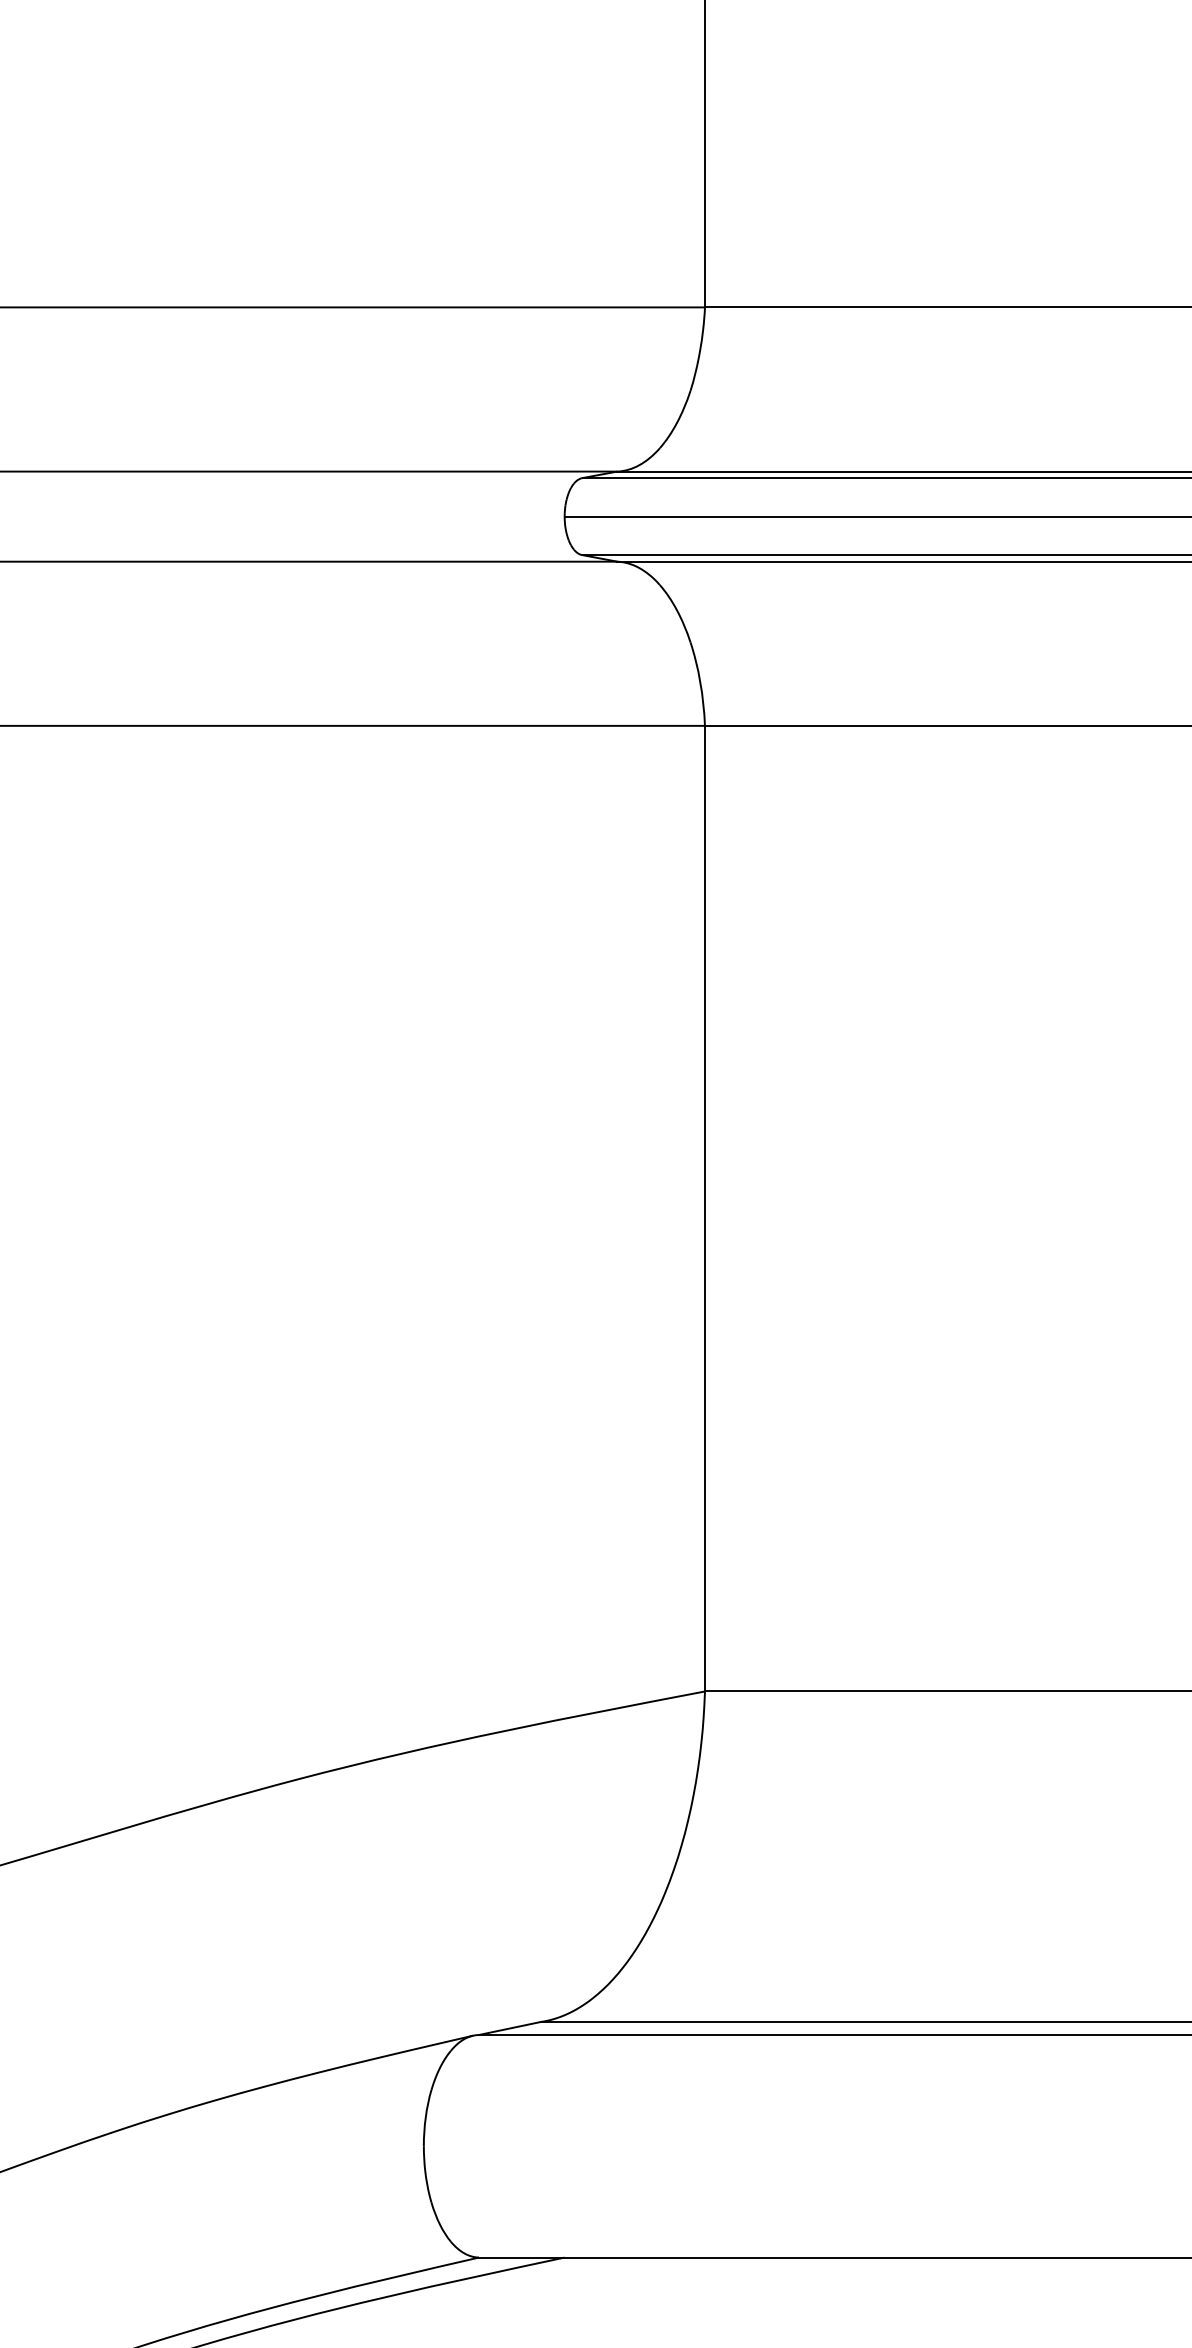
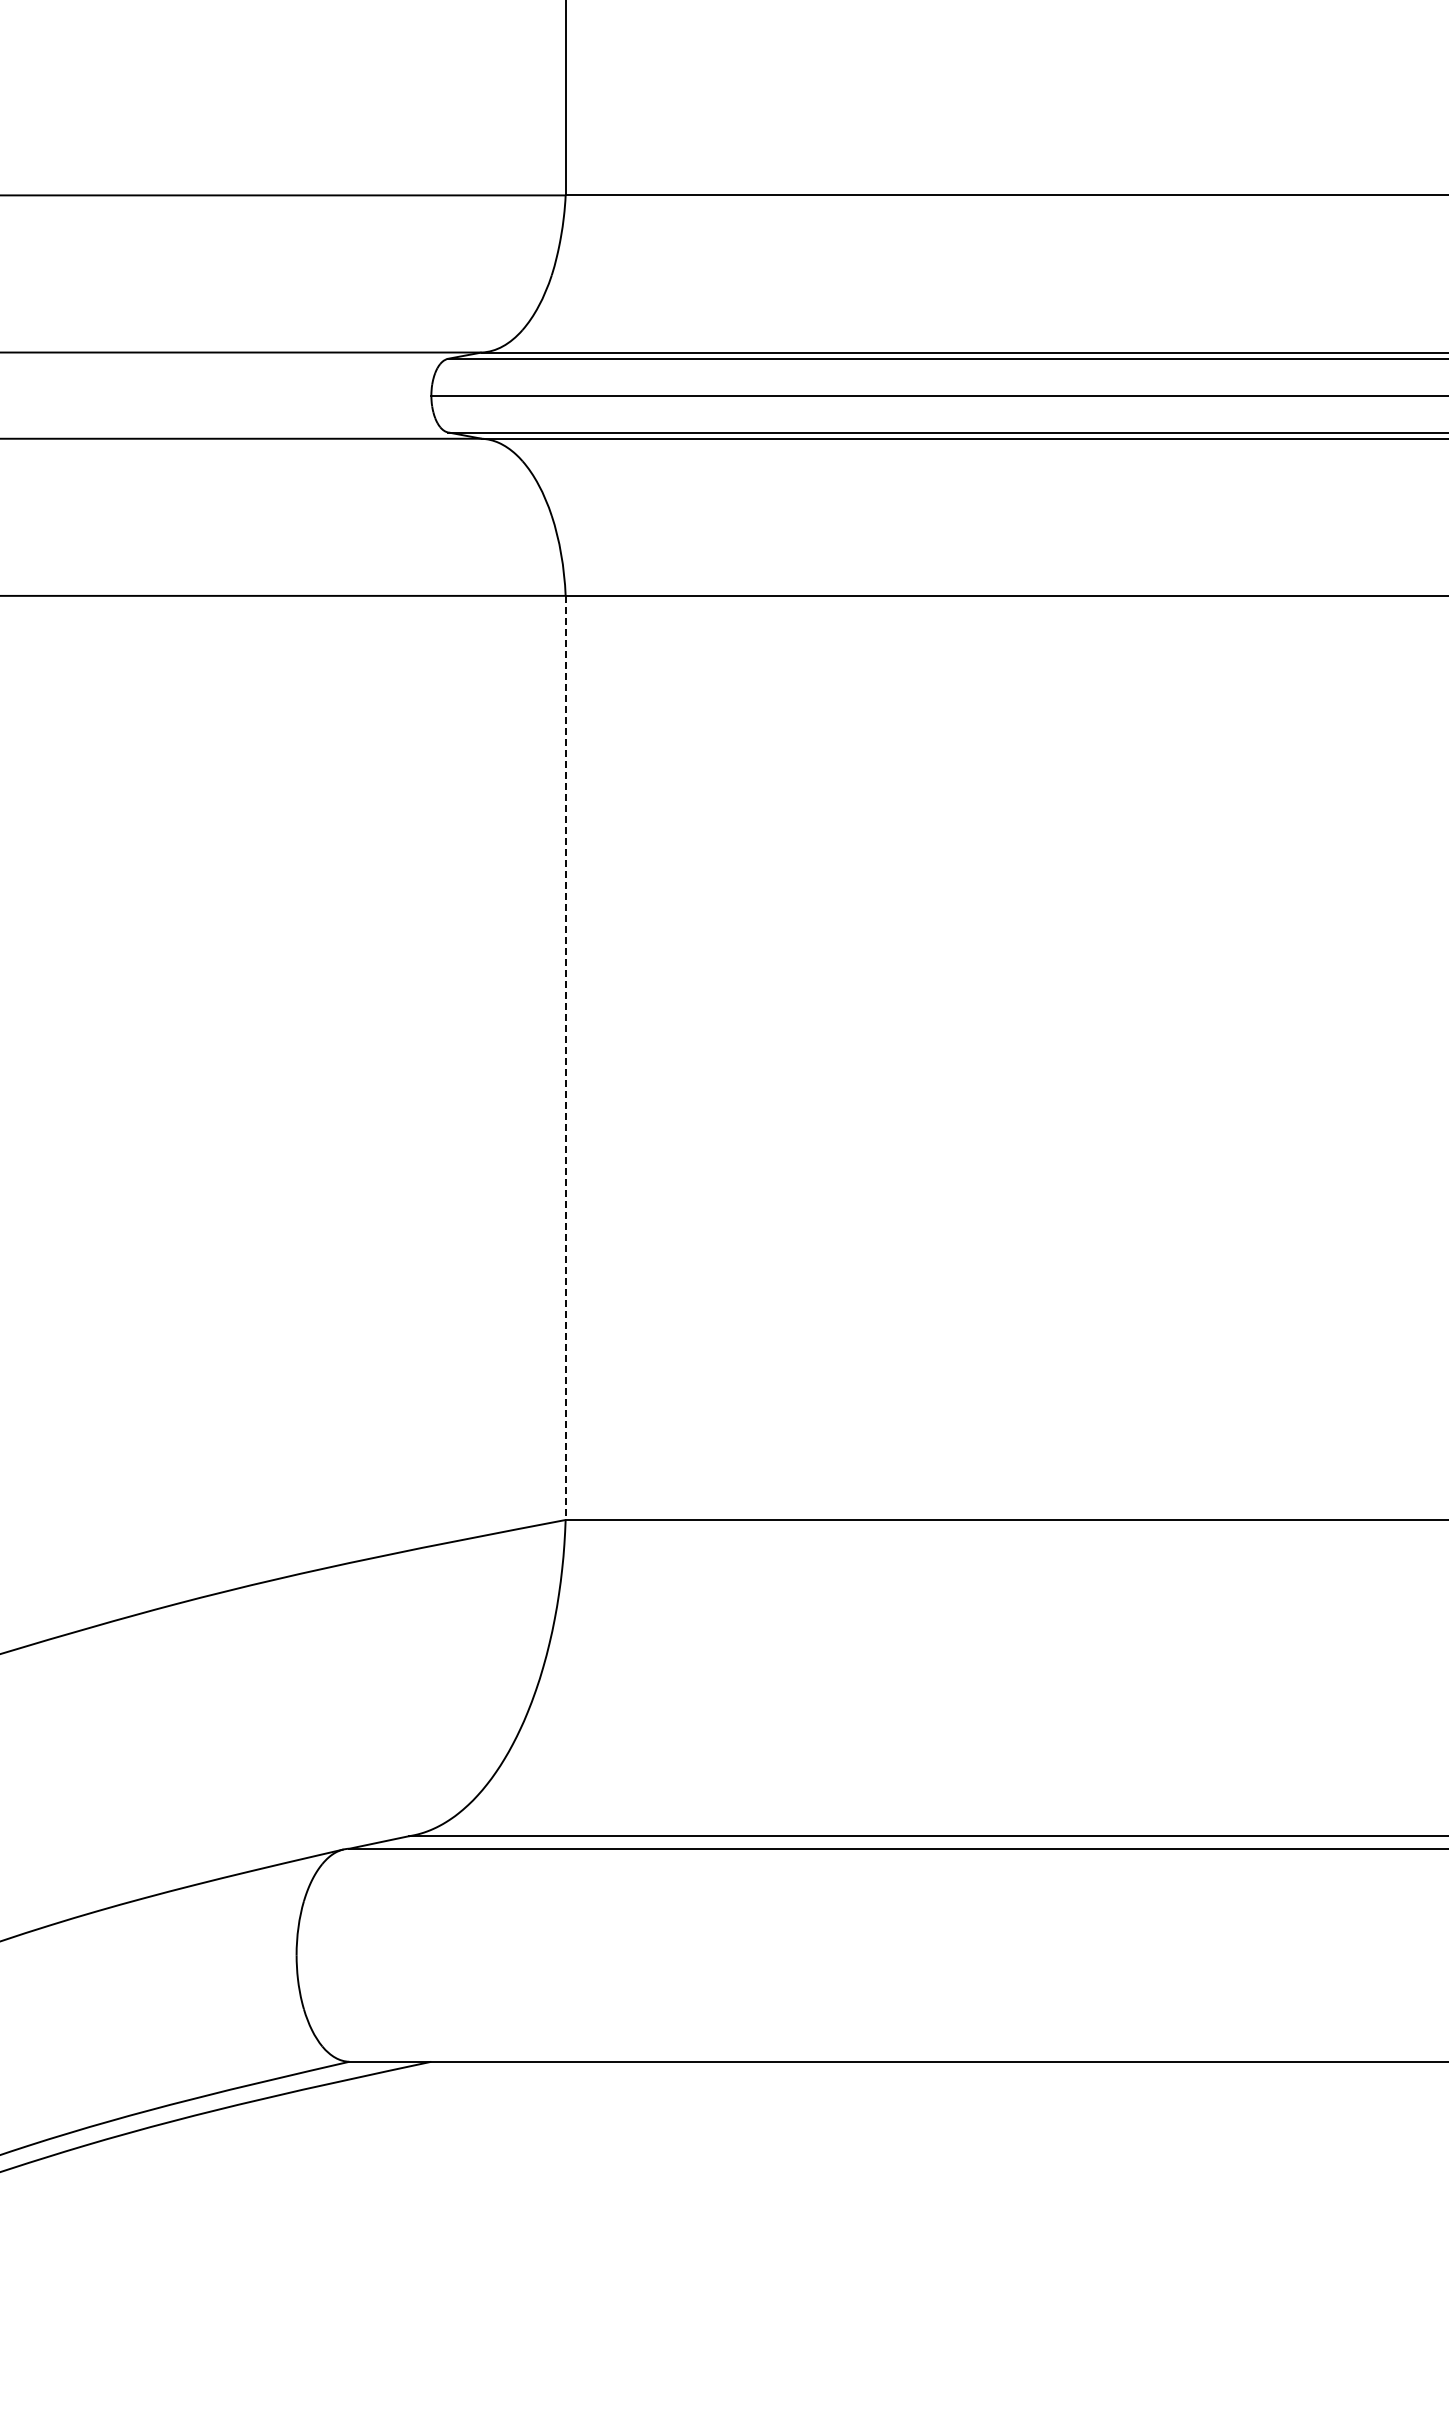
line: (704, 1209) -> (565, 1058), solid -> dashed

